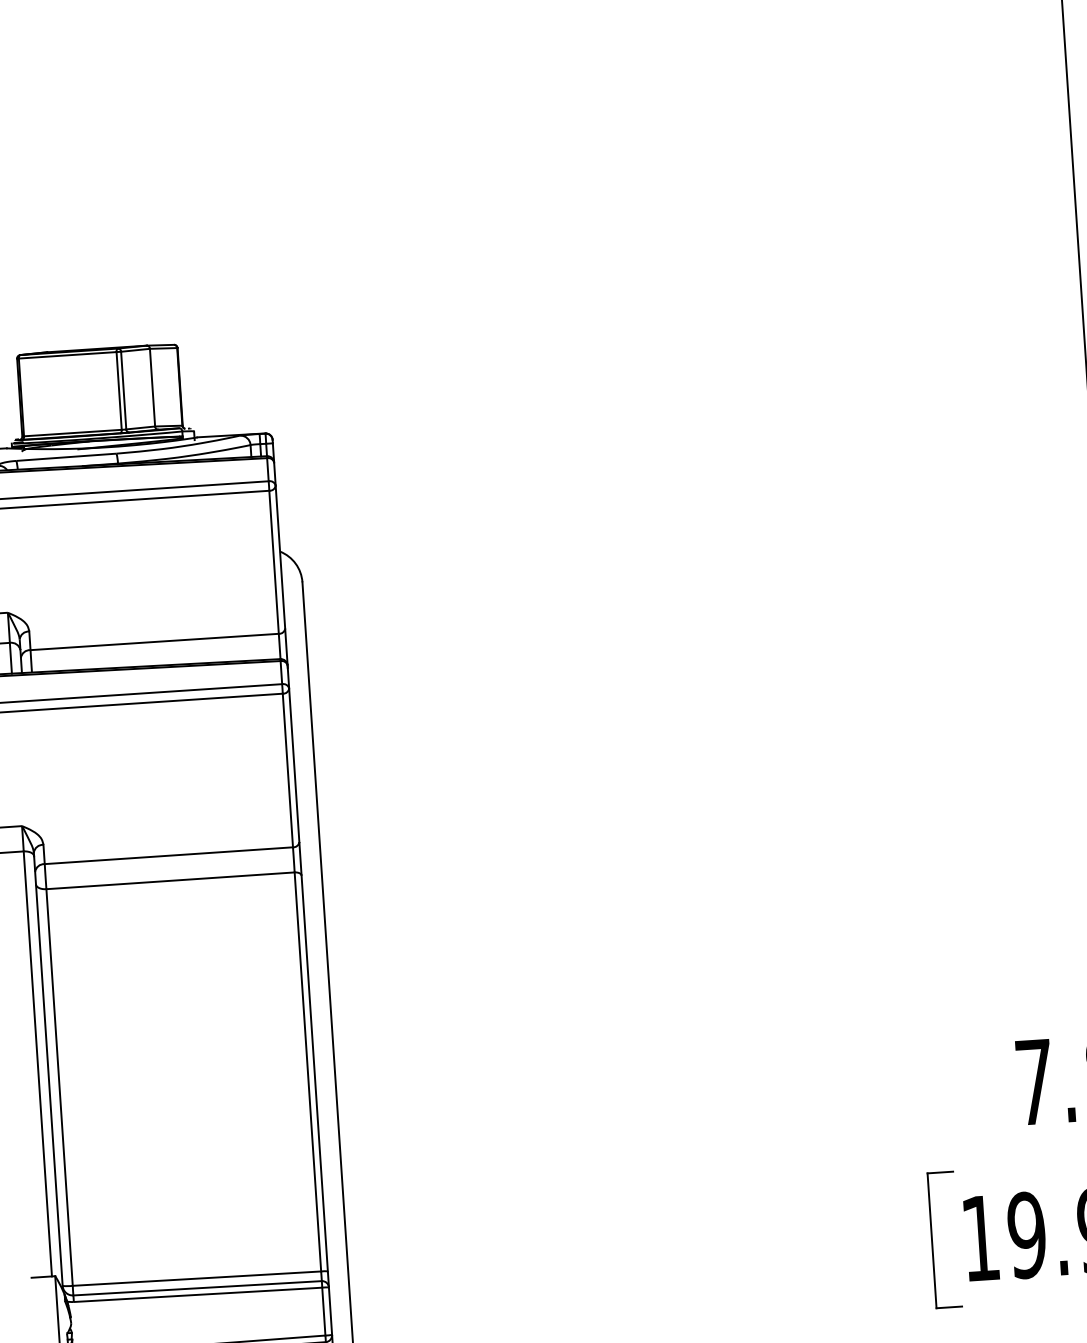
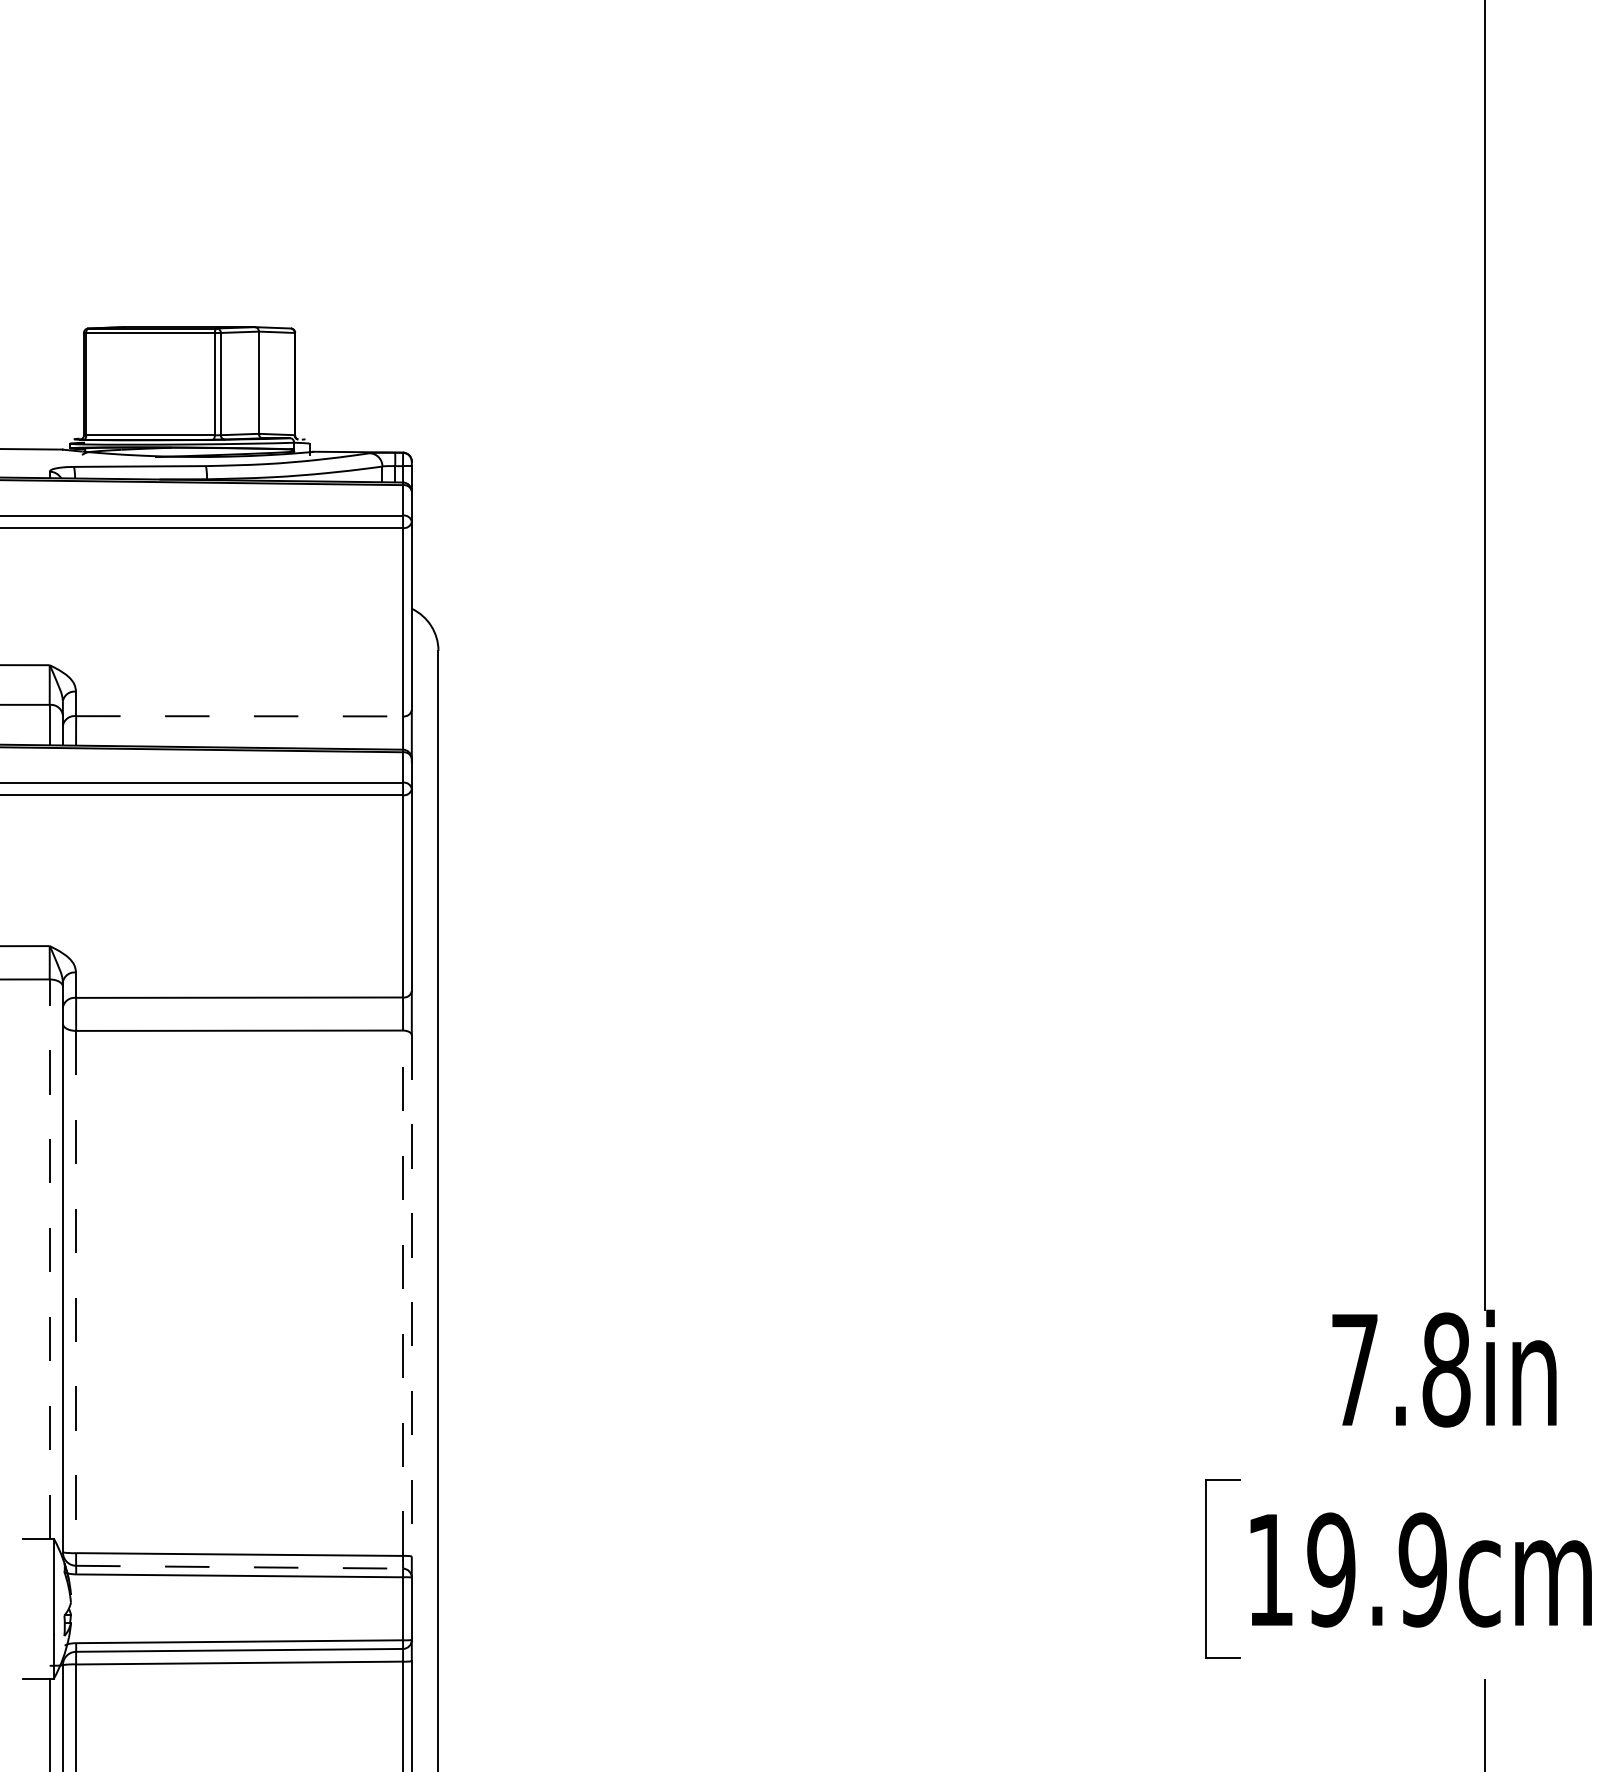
line: (154, 642) -> (239, 716), solid -> dashed
line: (37, 1064) -> (49, 1259), solid -> dashed
line: (308, 1072) -> (403, 1293), solid -> dashed
line: (314, 1073) -> (411, 1295), solid -> dashed
line: (59, 1087) -> (76, 1292), solid -> dashed
line: (198, 1288) -> (240, 1567), solid -> dashed

